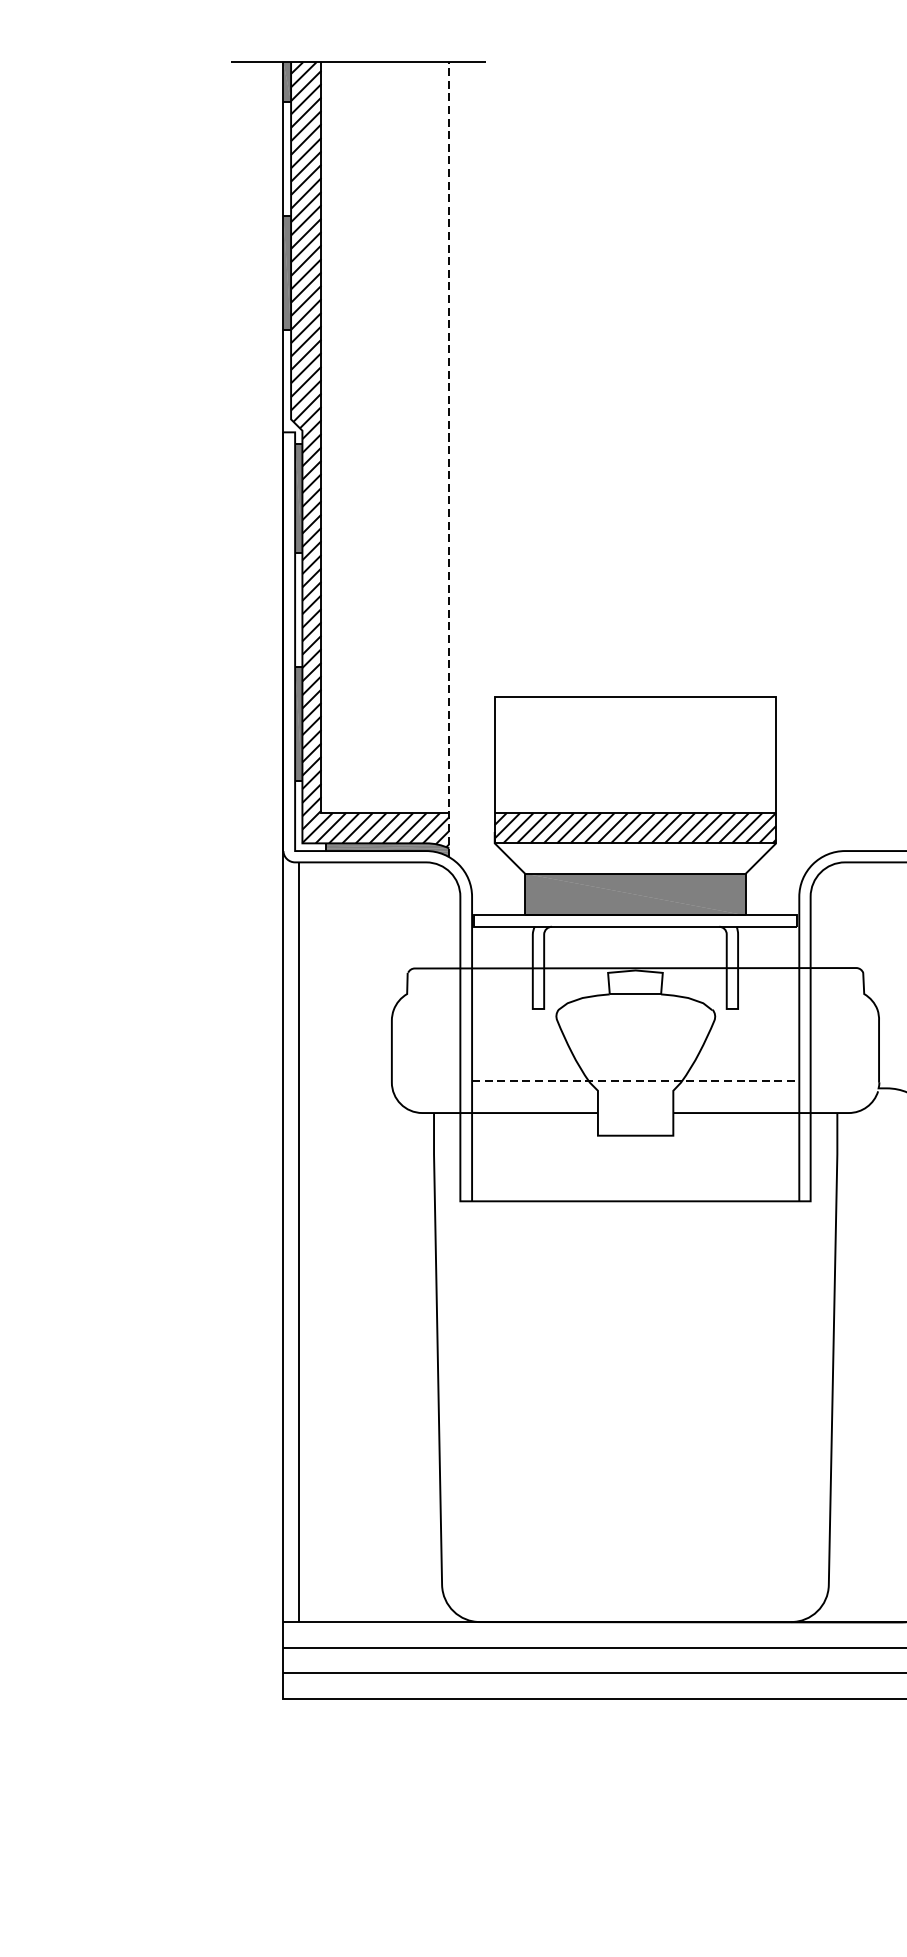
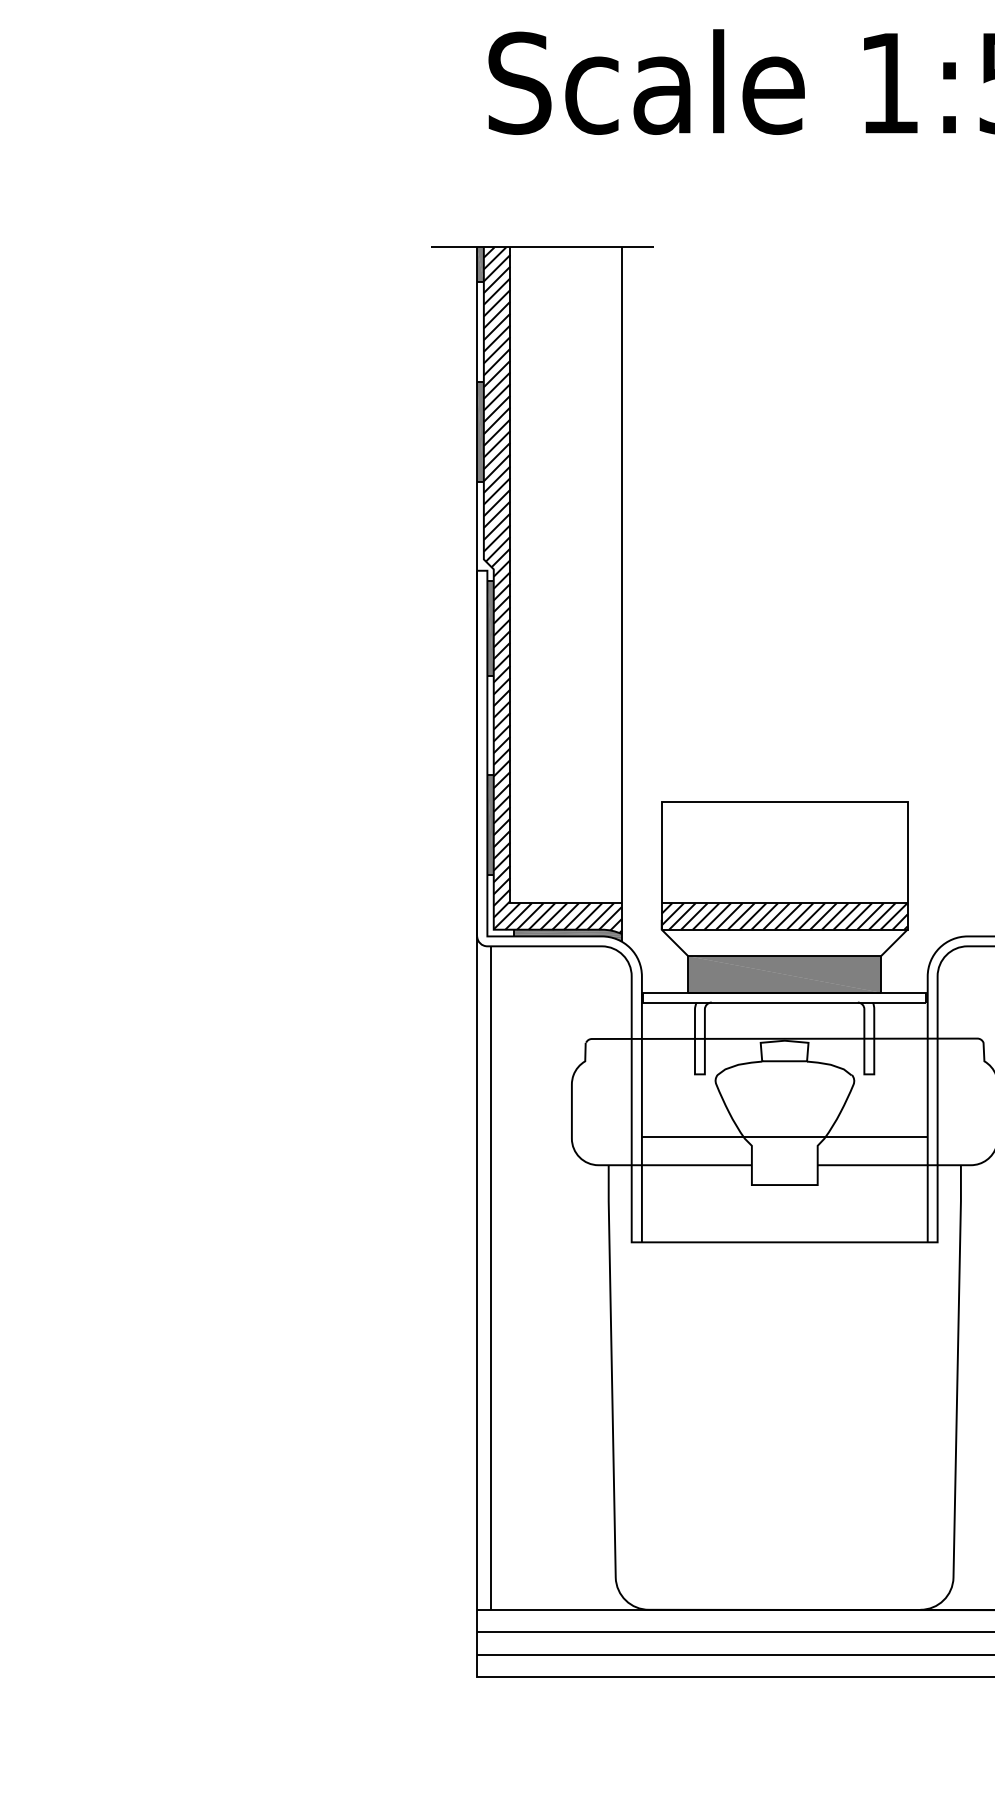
line: (448, 459) -> (621, 594), dashed -> solid
line: (635, 1080) -> (784, 1136), dashed -> solid

